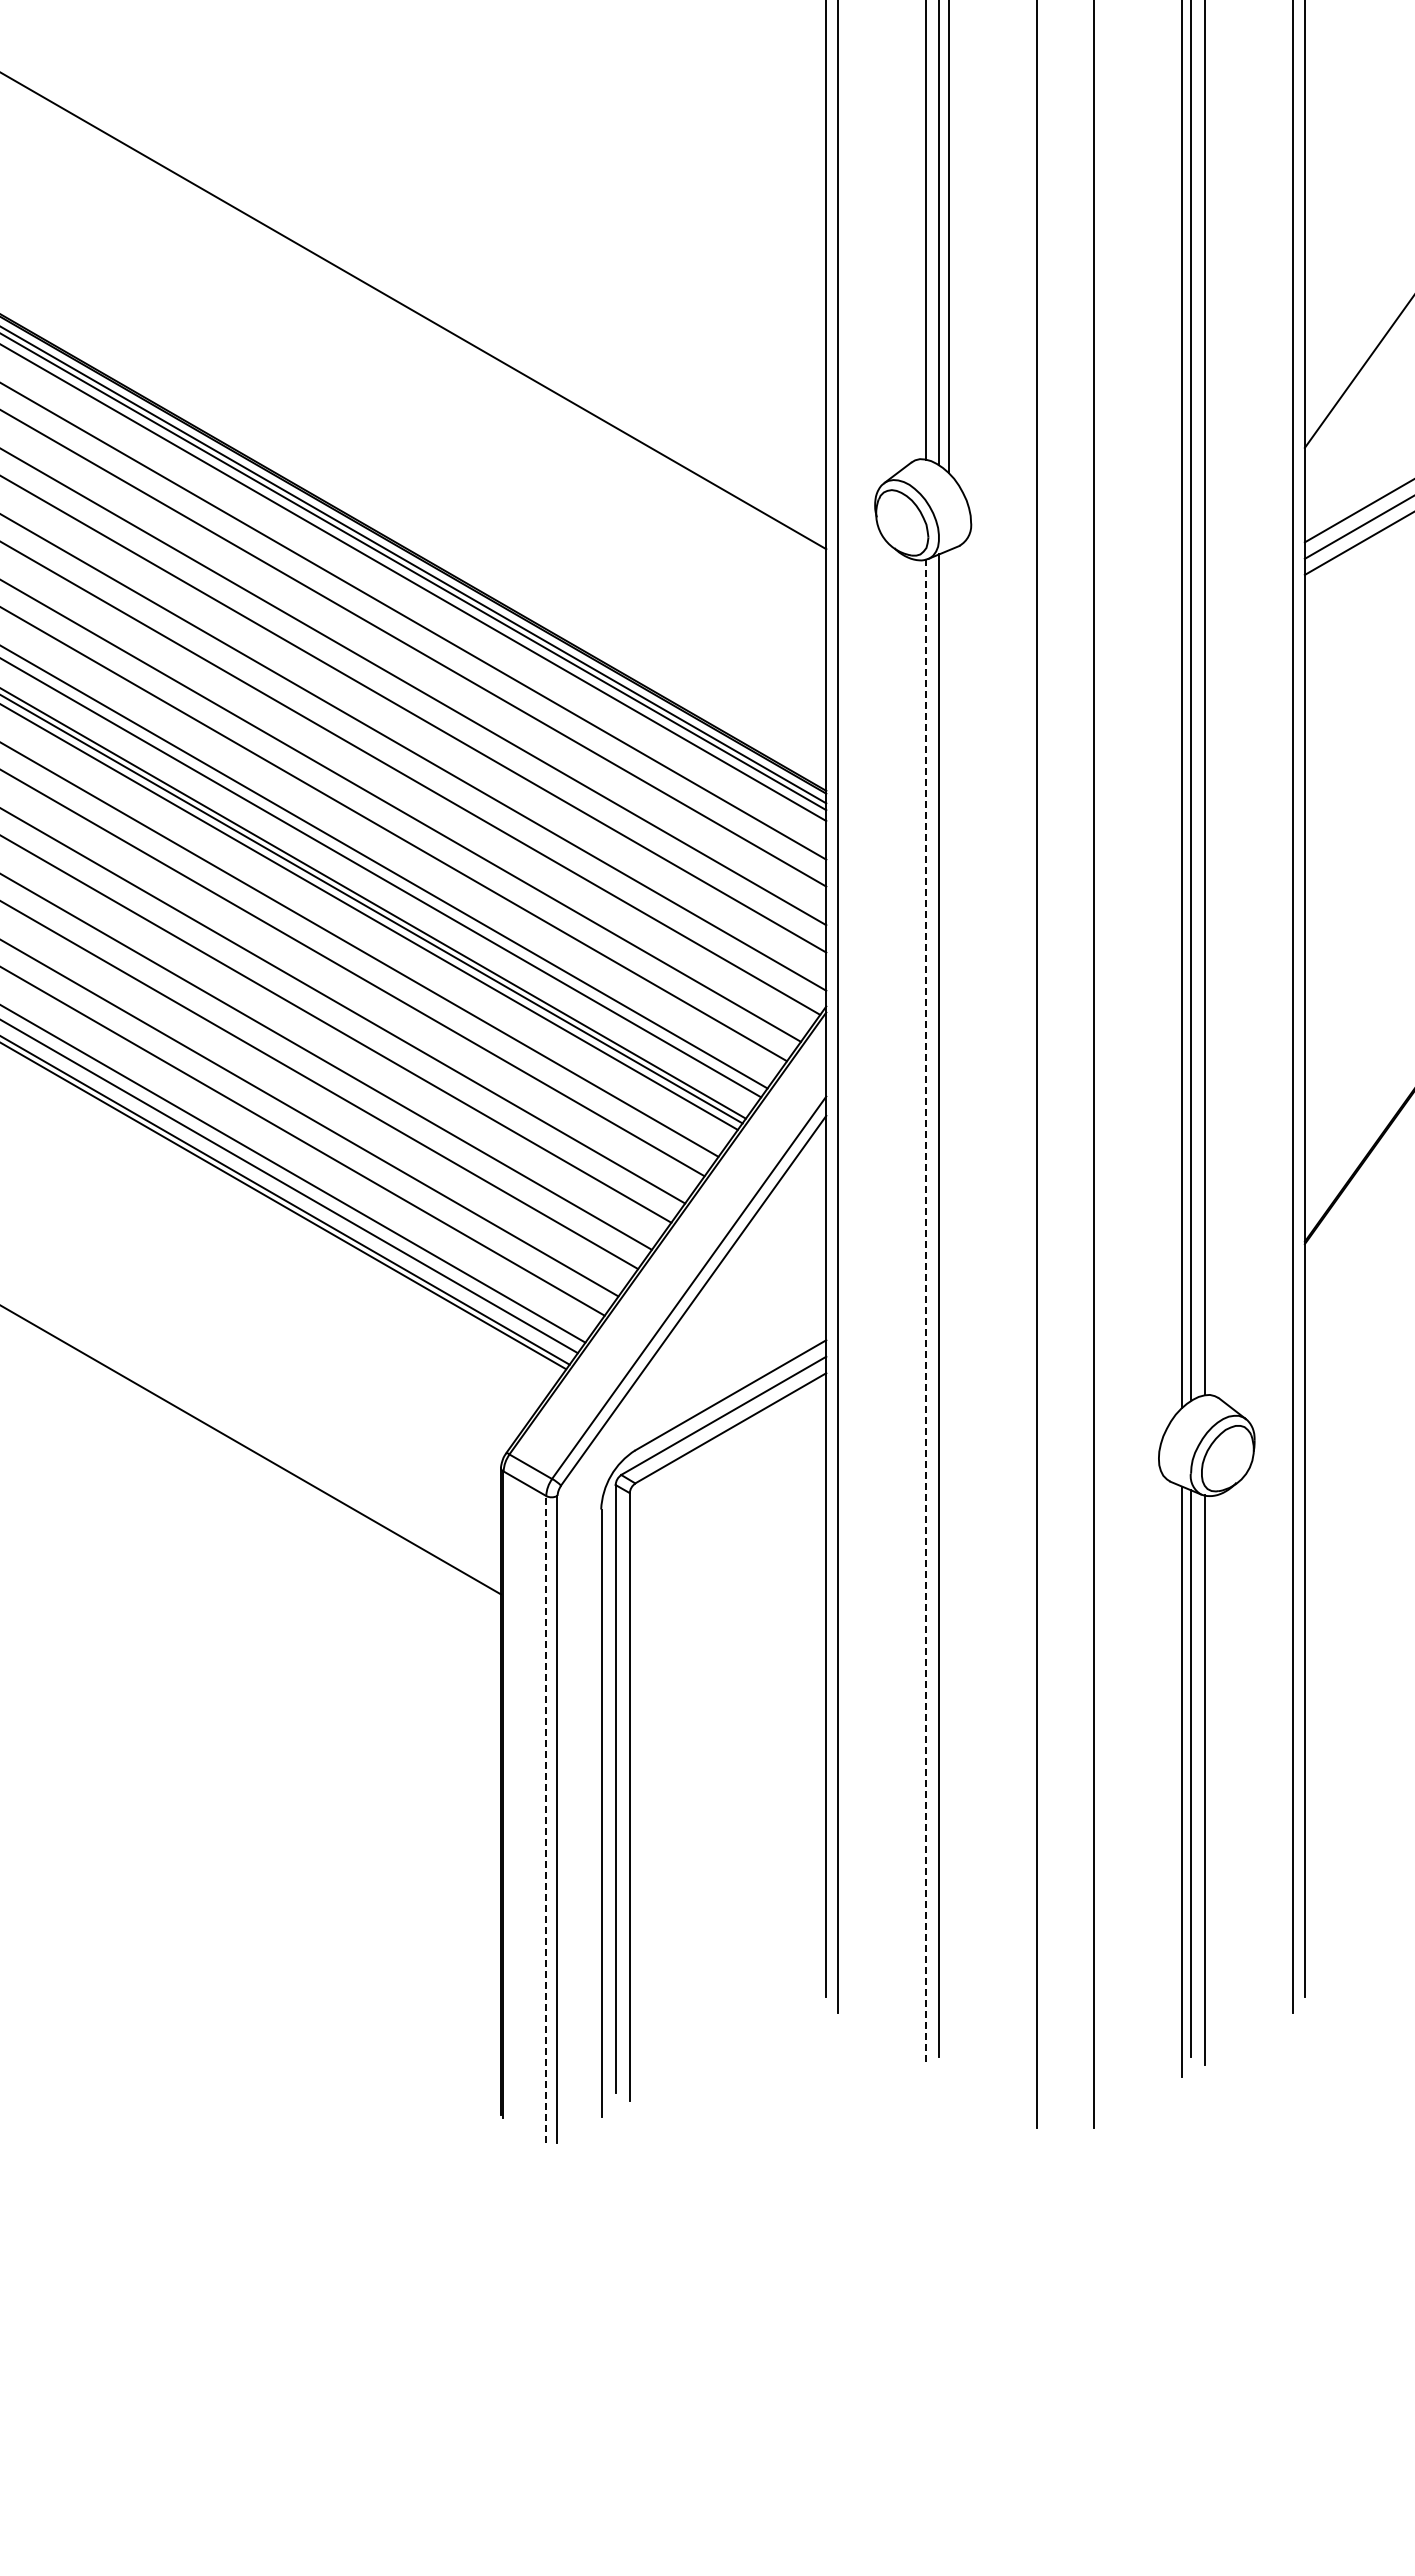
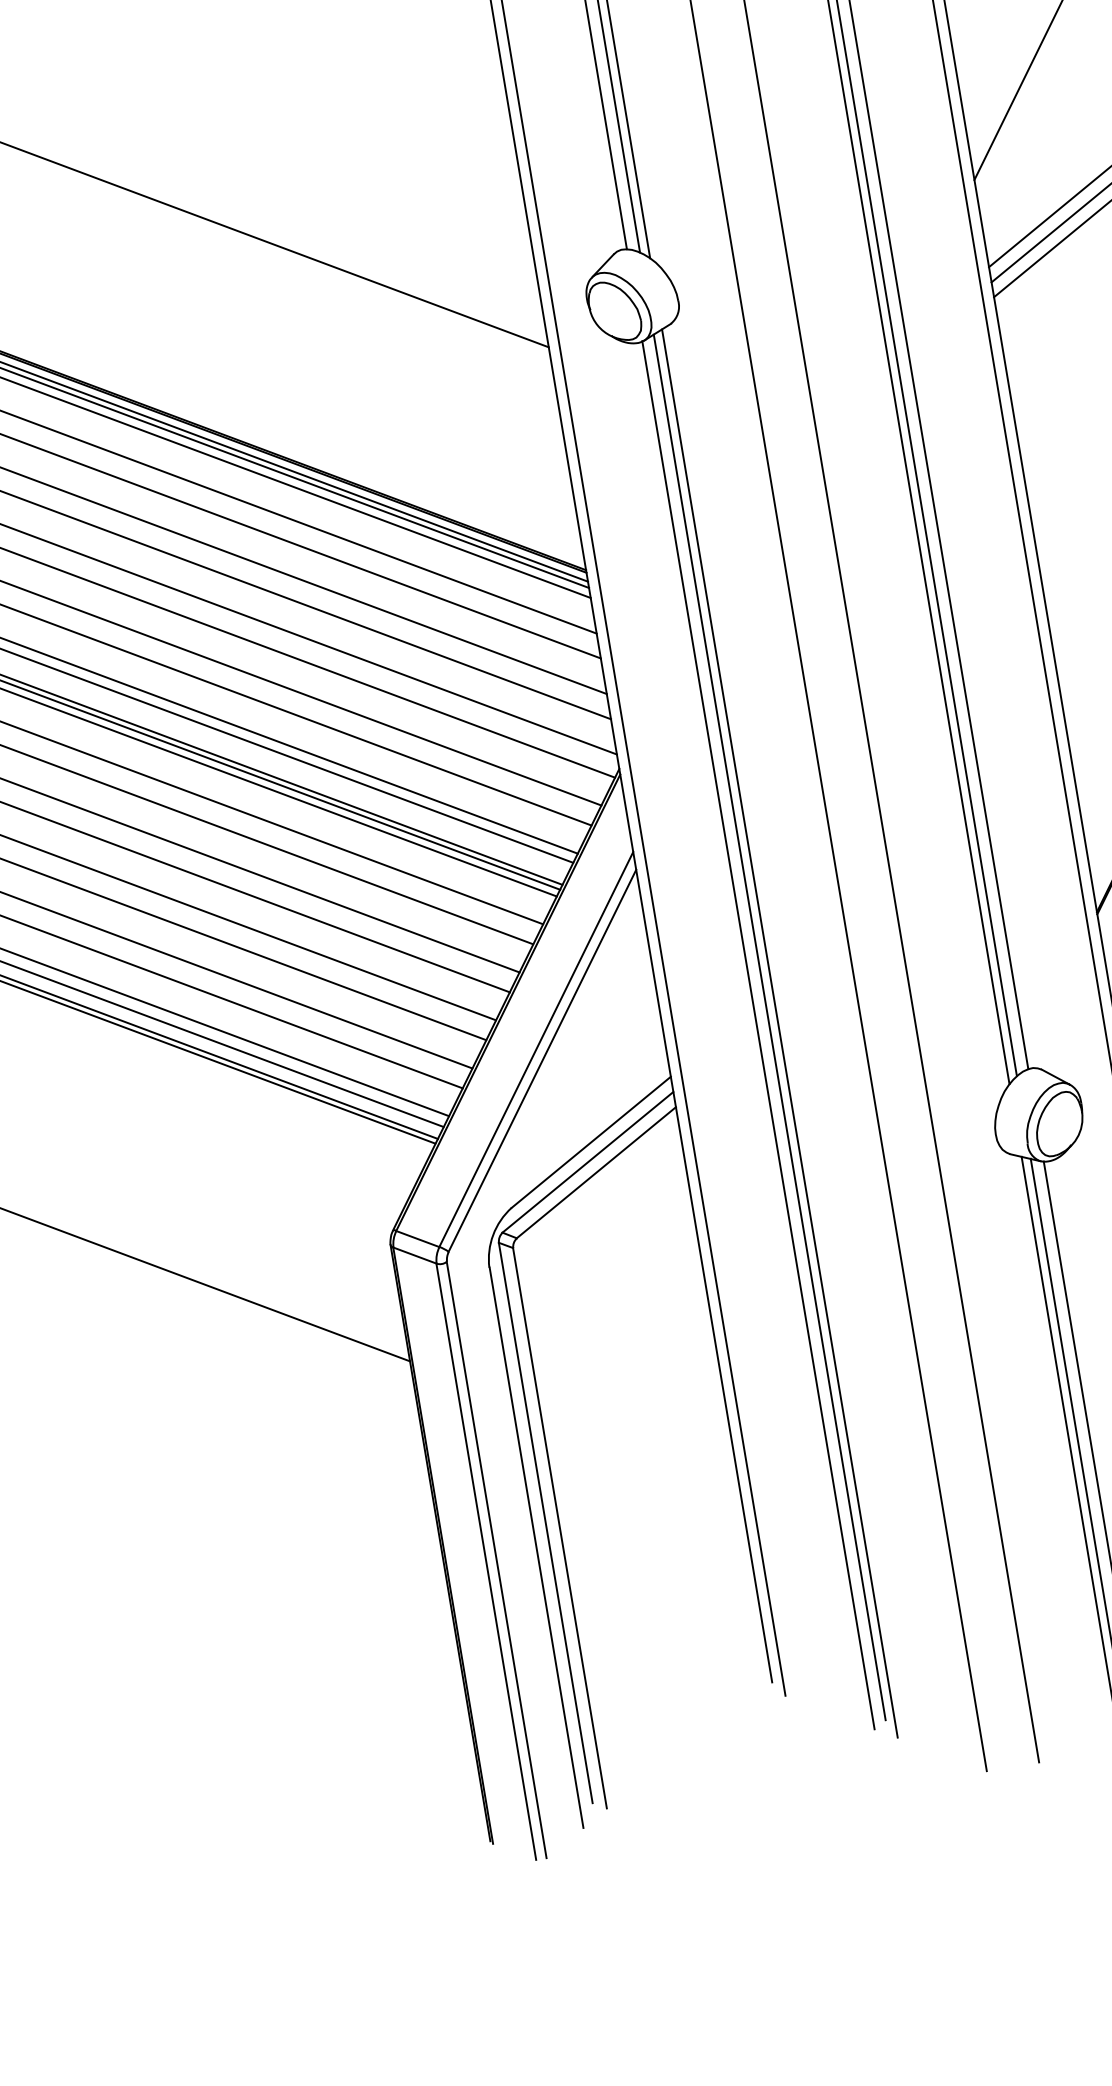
line: (926, 1311) -> (758, 1034), dashed -> solid
line: (948, 1313) -> (779, 1033), added
line: (546, 1818) -> (486, 1561), dashed -> solid

